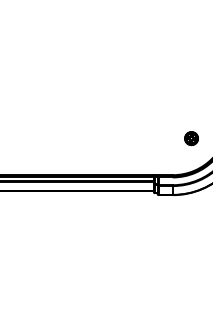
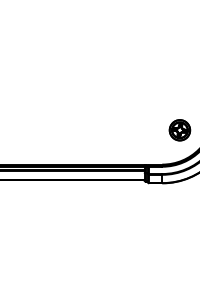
part: (191, 138) -> (179, 130), size x1.67

